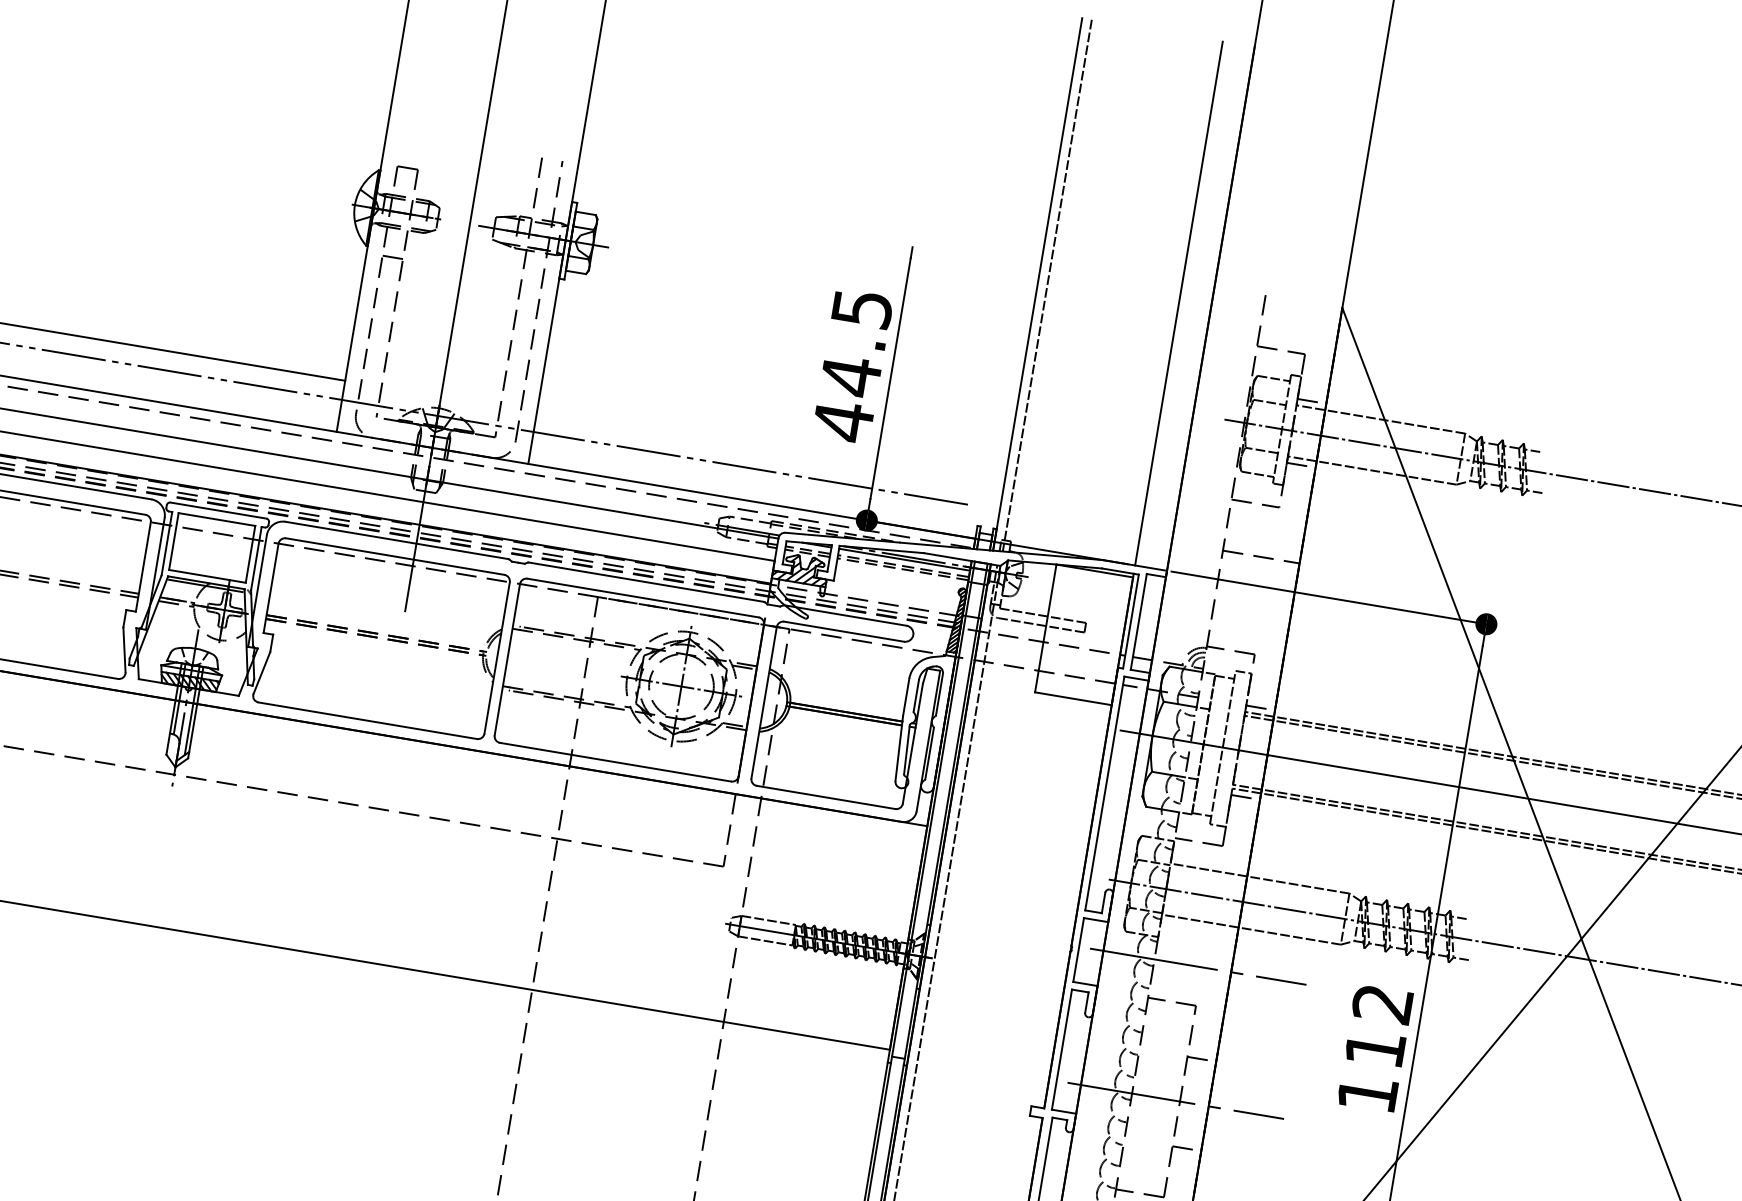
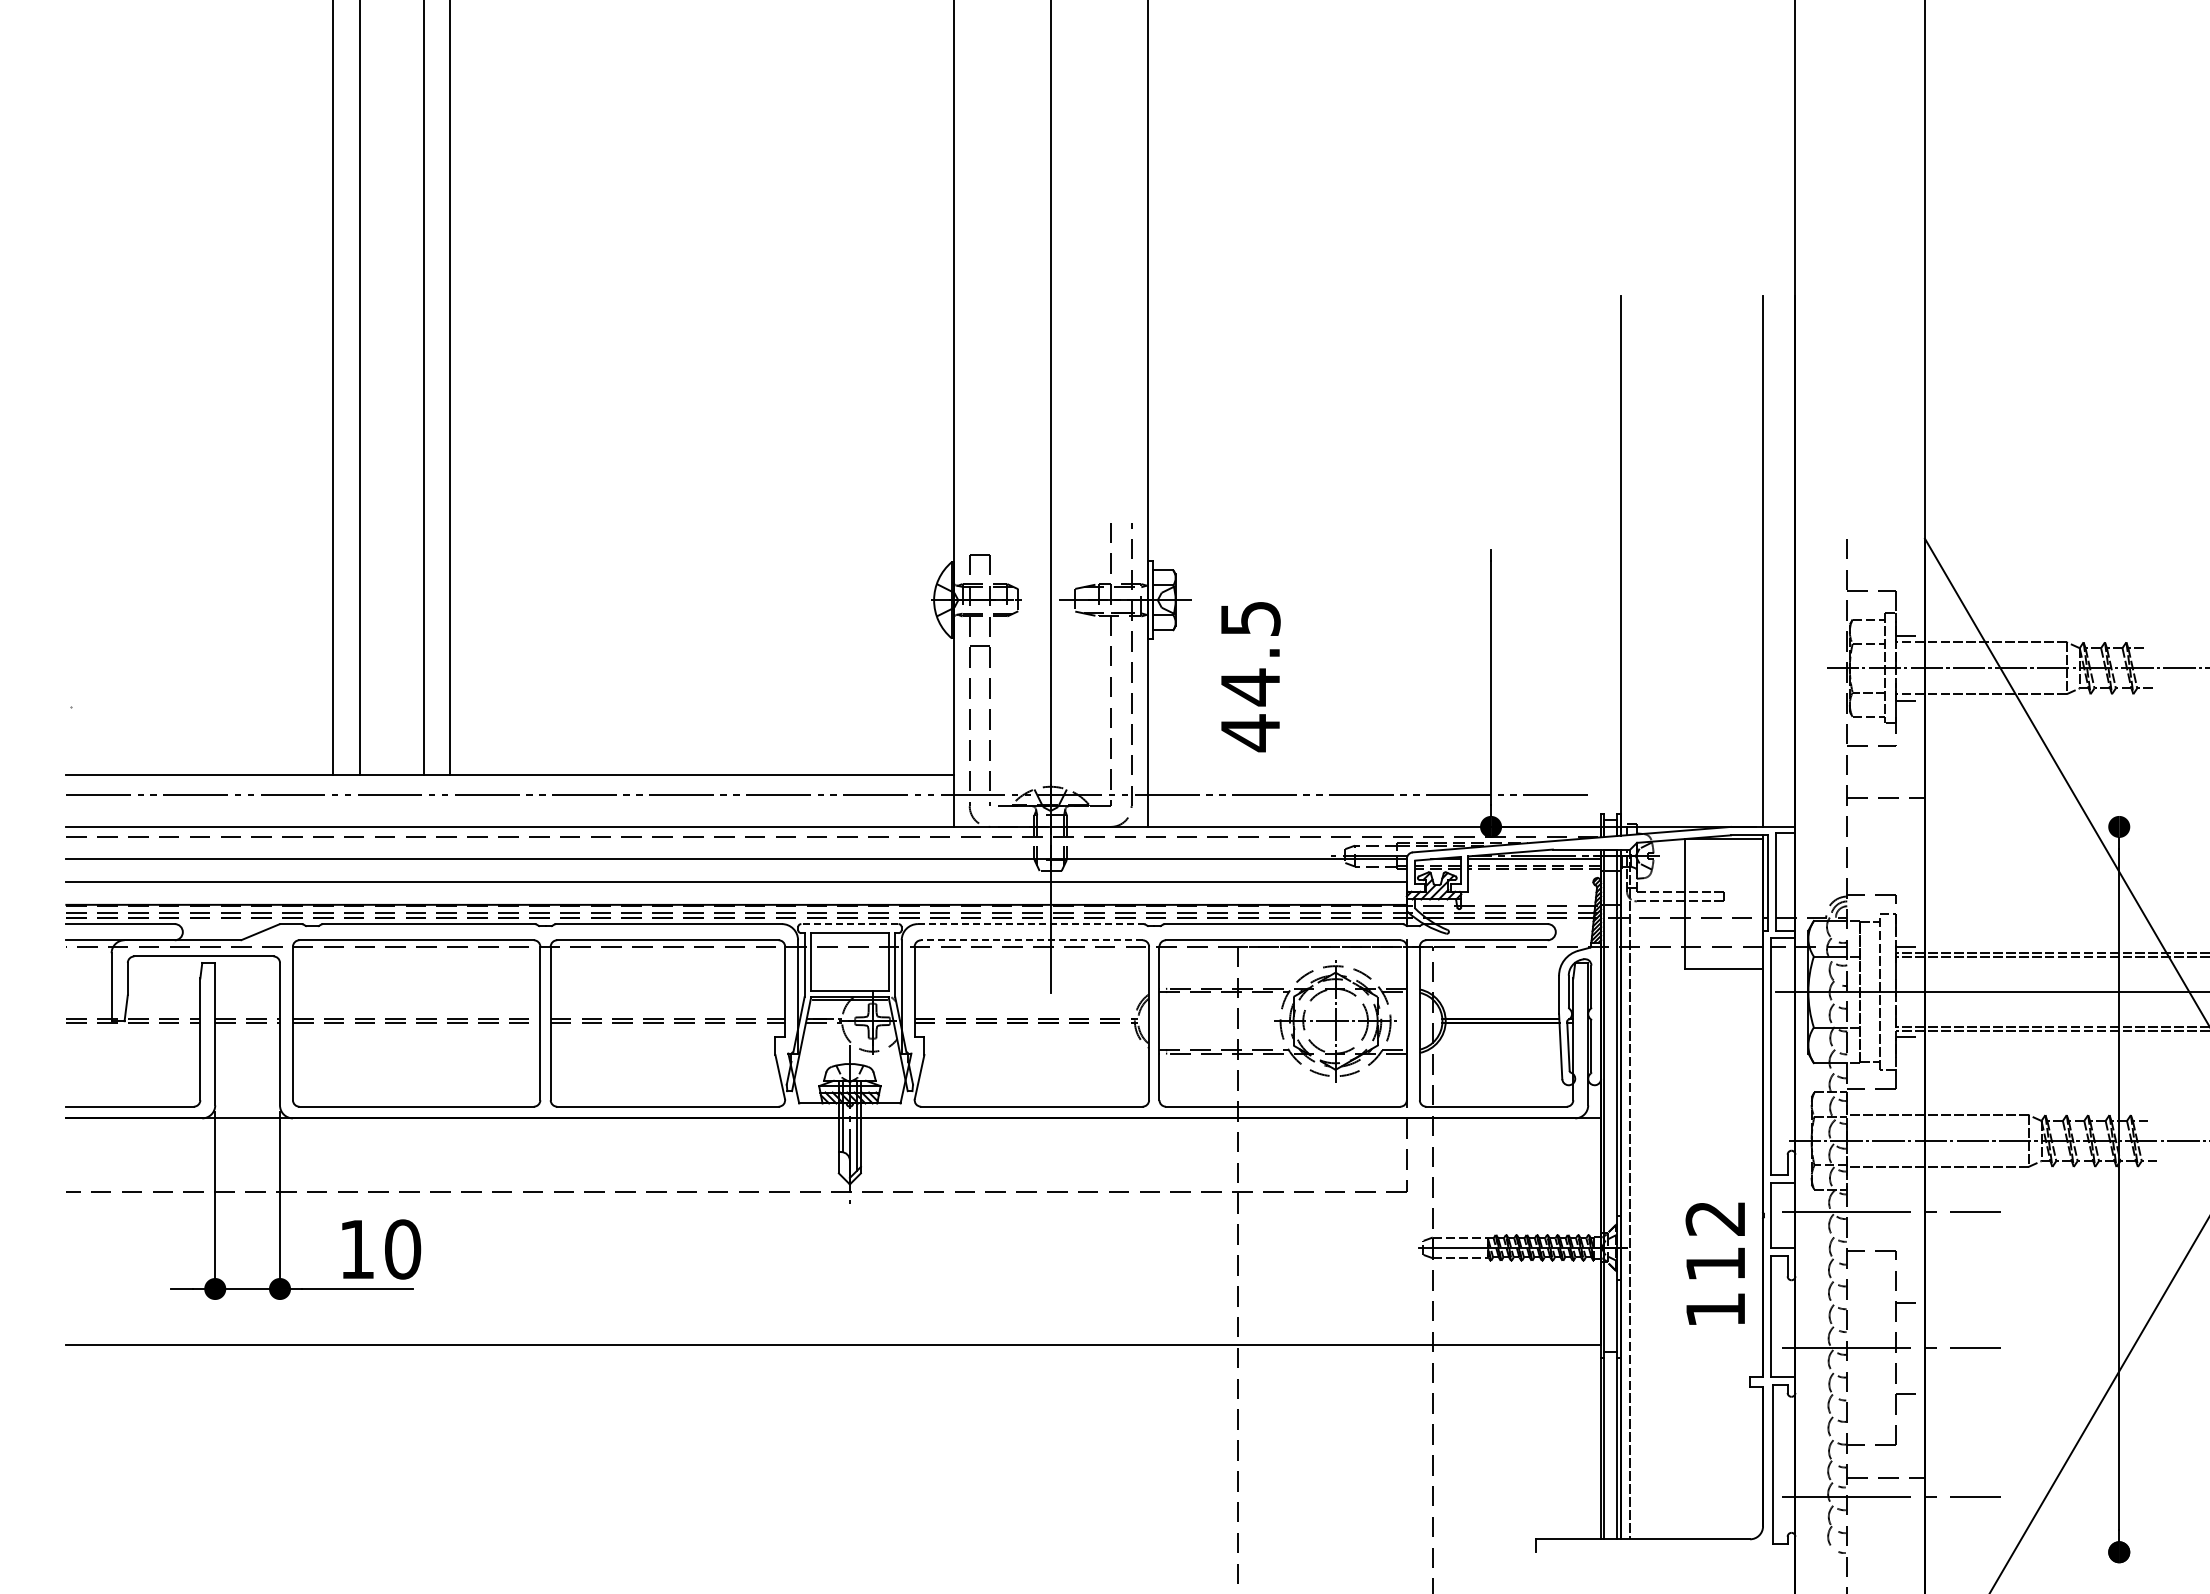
line: (1047, 284) -> (1630, 564), removed
text: (852, 366) -> (1250, 677), moved
line: (217, 510) -> (849, 924), solid -> dashed
line: (396, 540) -> (1030, 924), solid -> dashed
line: (394, 556) -> (1031, 940), solid -> dashed
line: (1331, 597) -> (1962, 826), removed
text: (1374, 1048) -> (1714, 1263), moved

